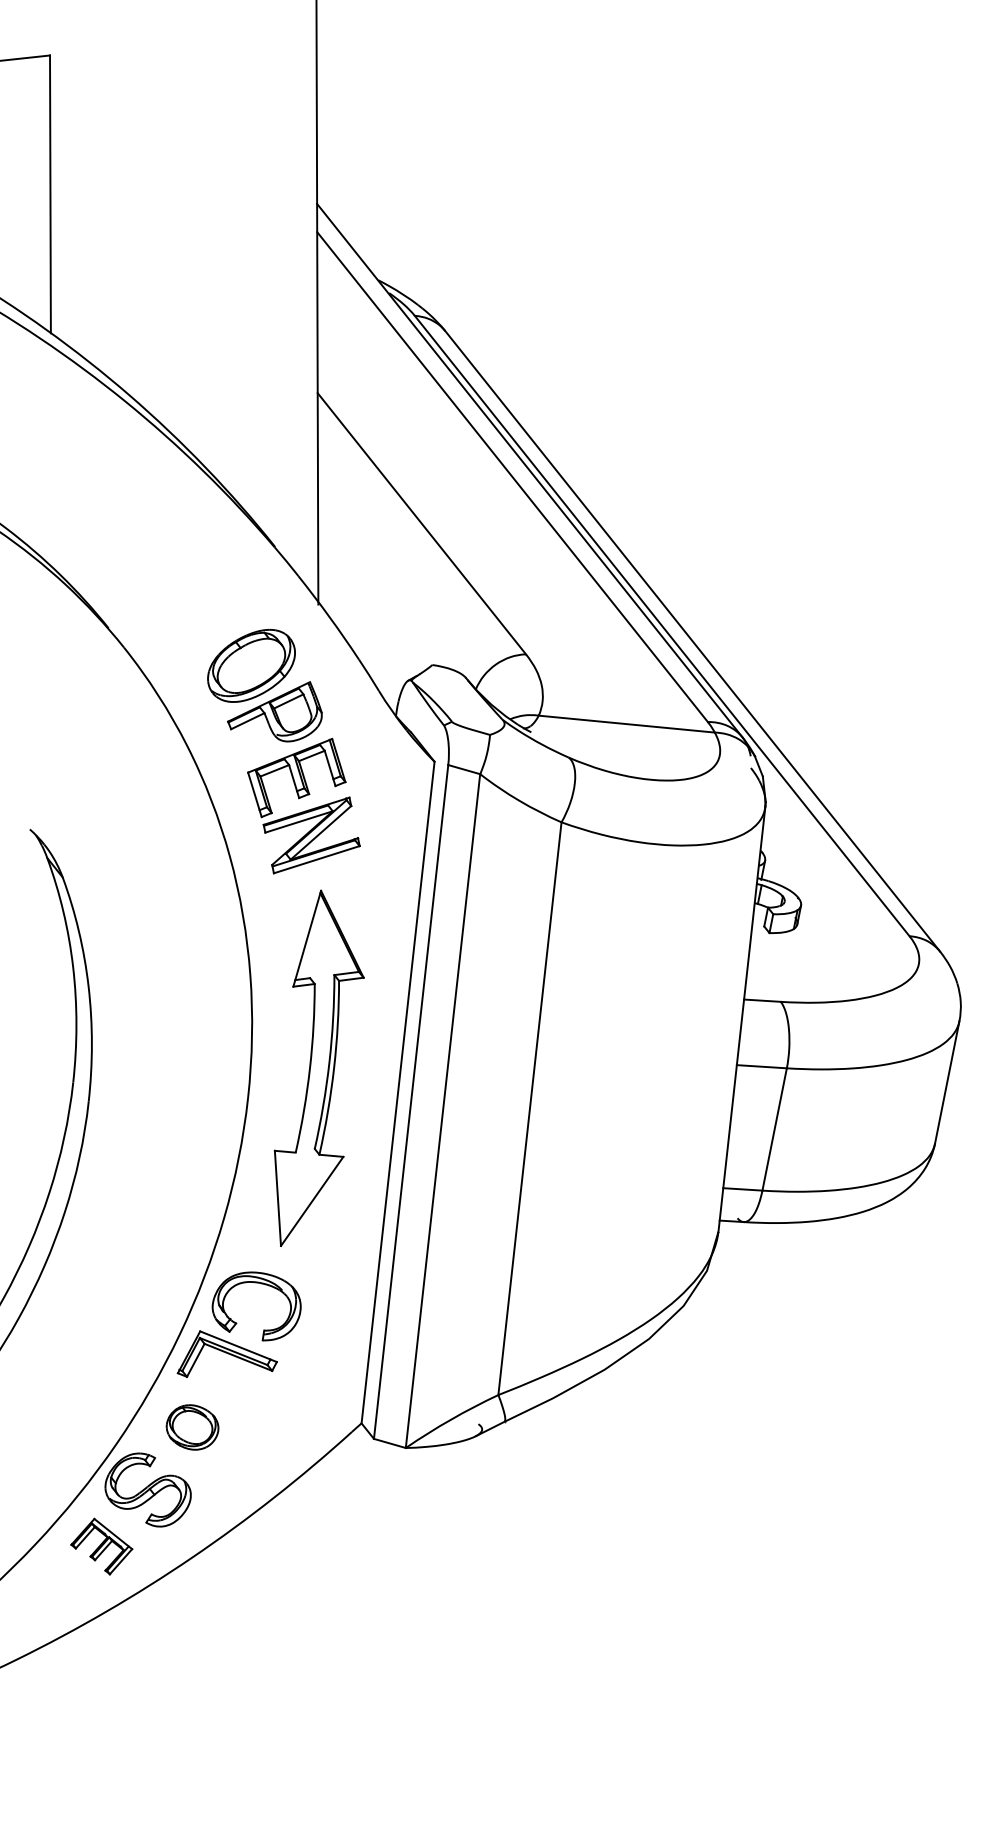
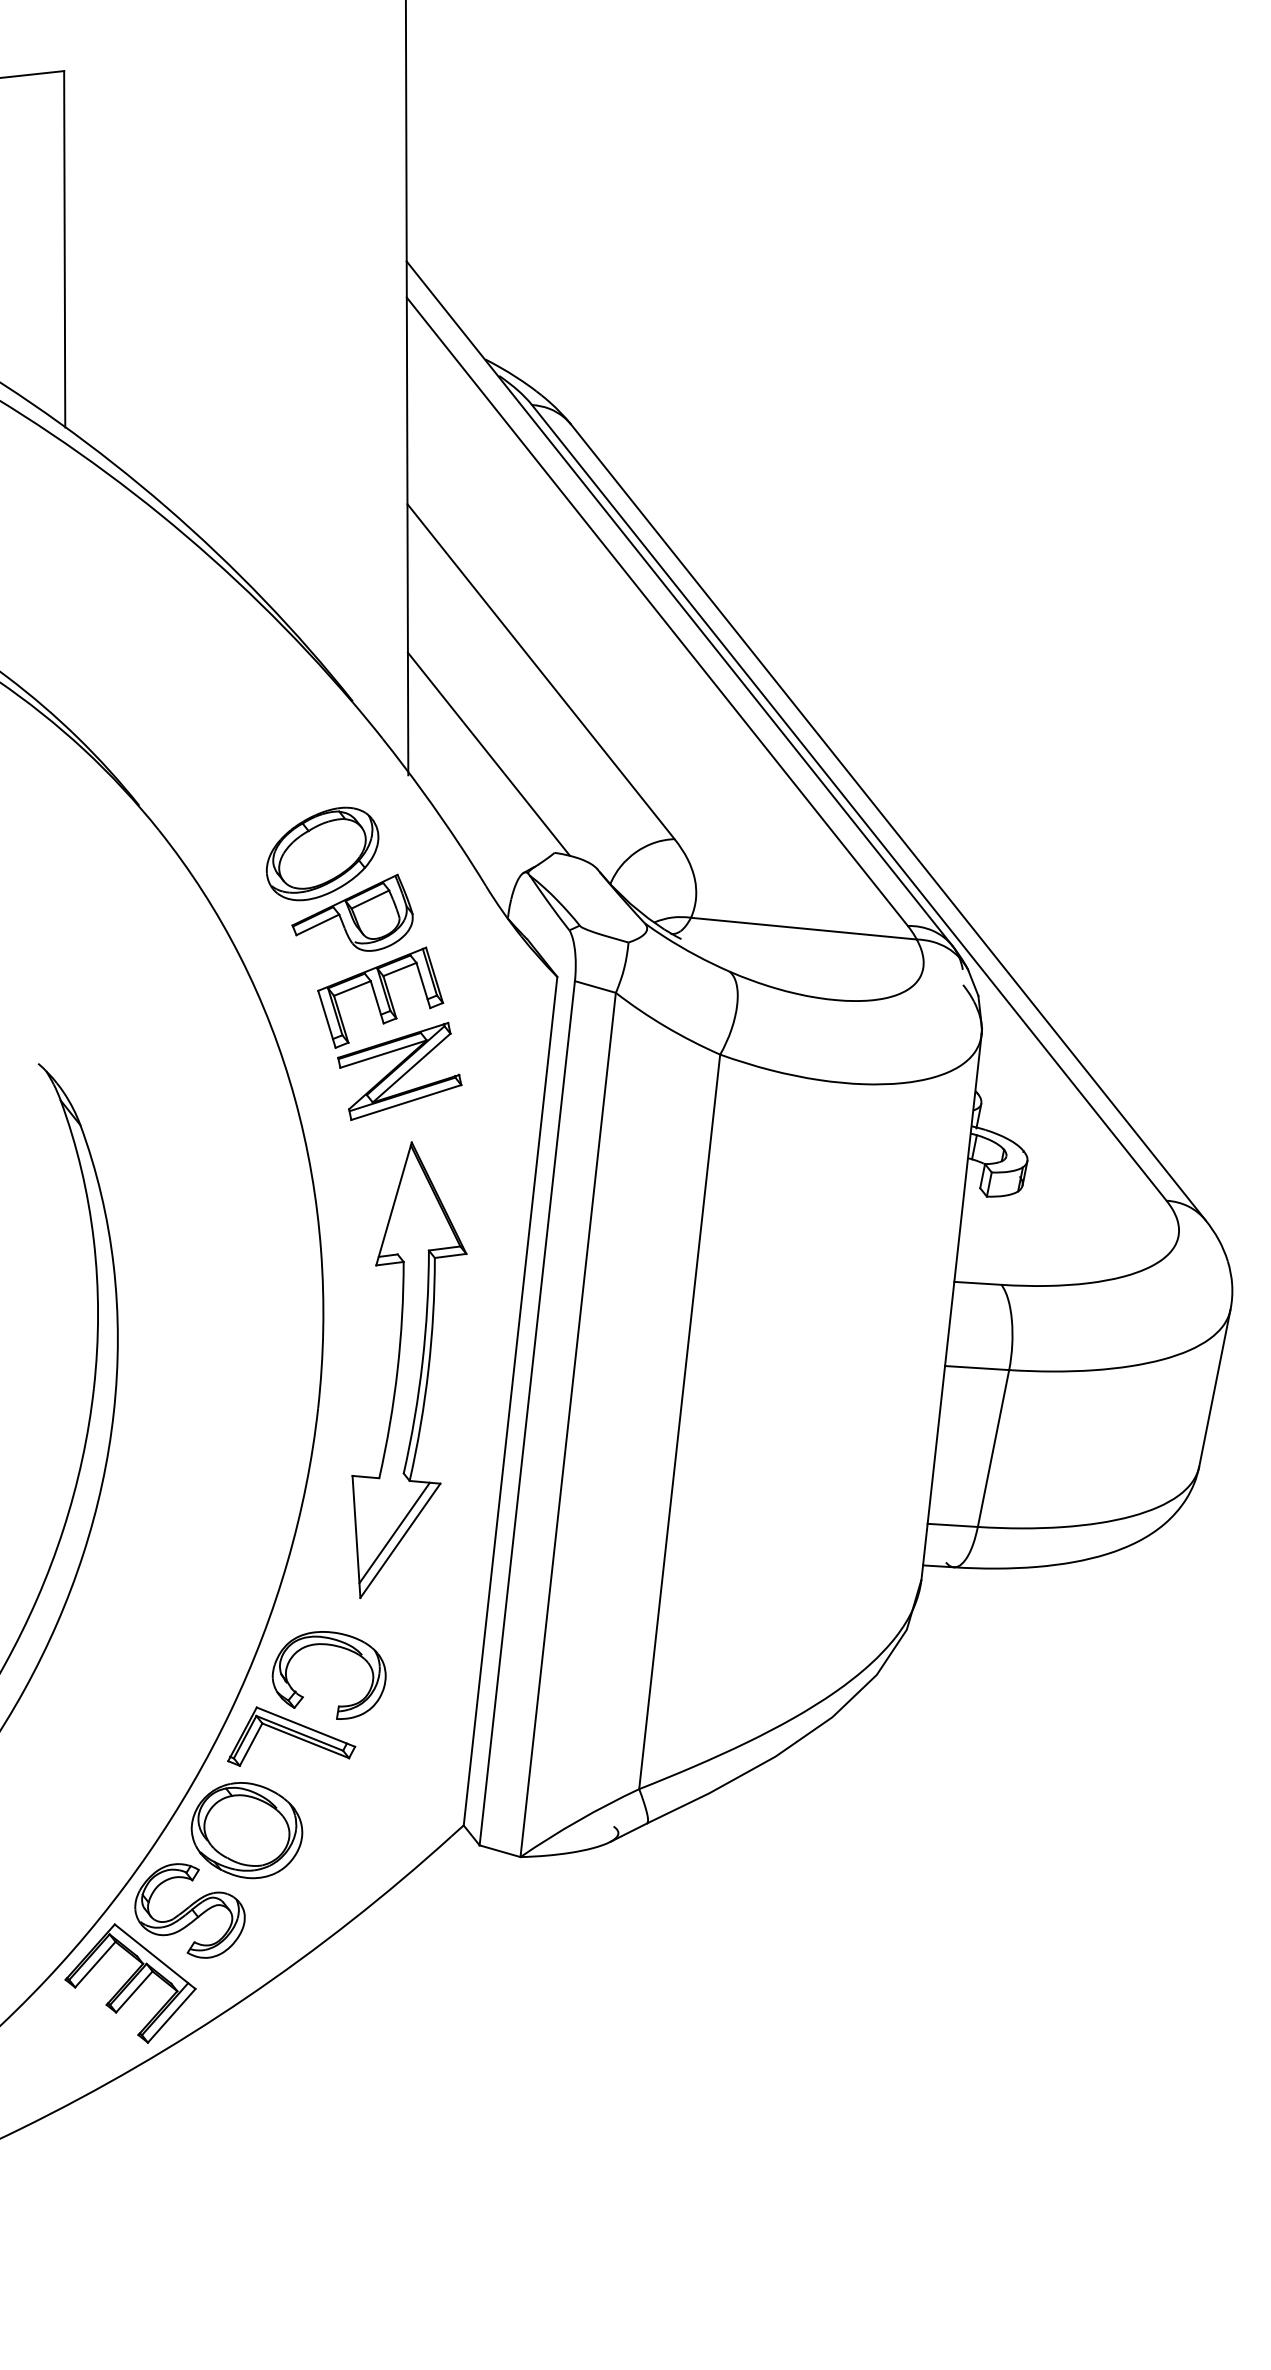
line: (380, 587) -> (488, 753), added
line: (307, 1194) -> (394, 1532), added
part: (192, 1427) -> (246, 1830), size x1.67
part: (101, 1546) -> (130, 1983), size x1.67

